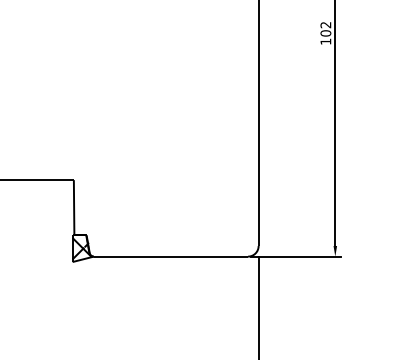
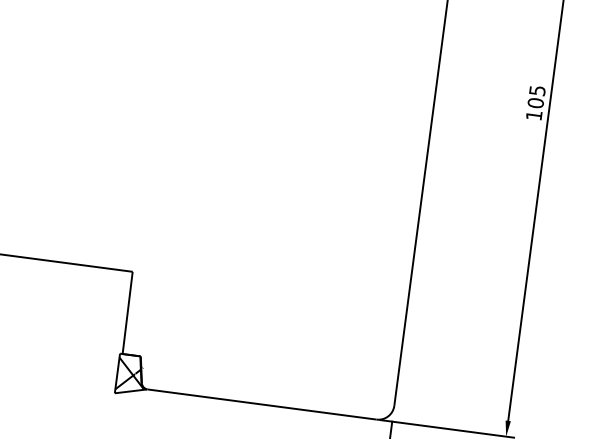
text: (325, 25) -> (536, 91), 102 -> 105

